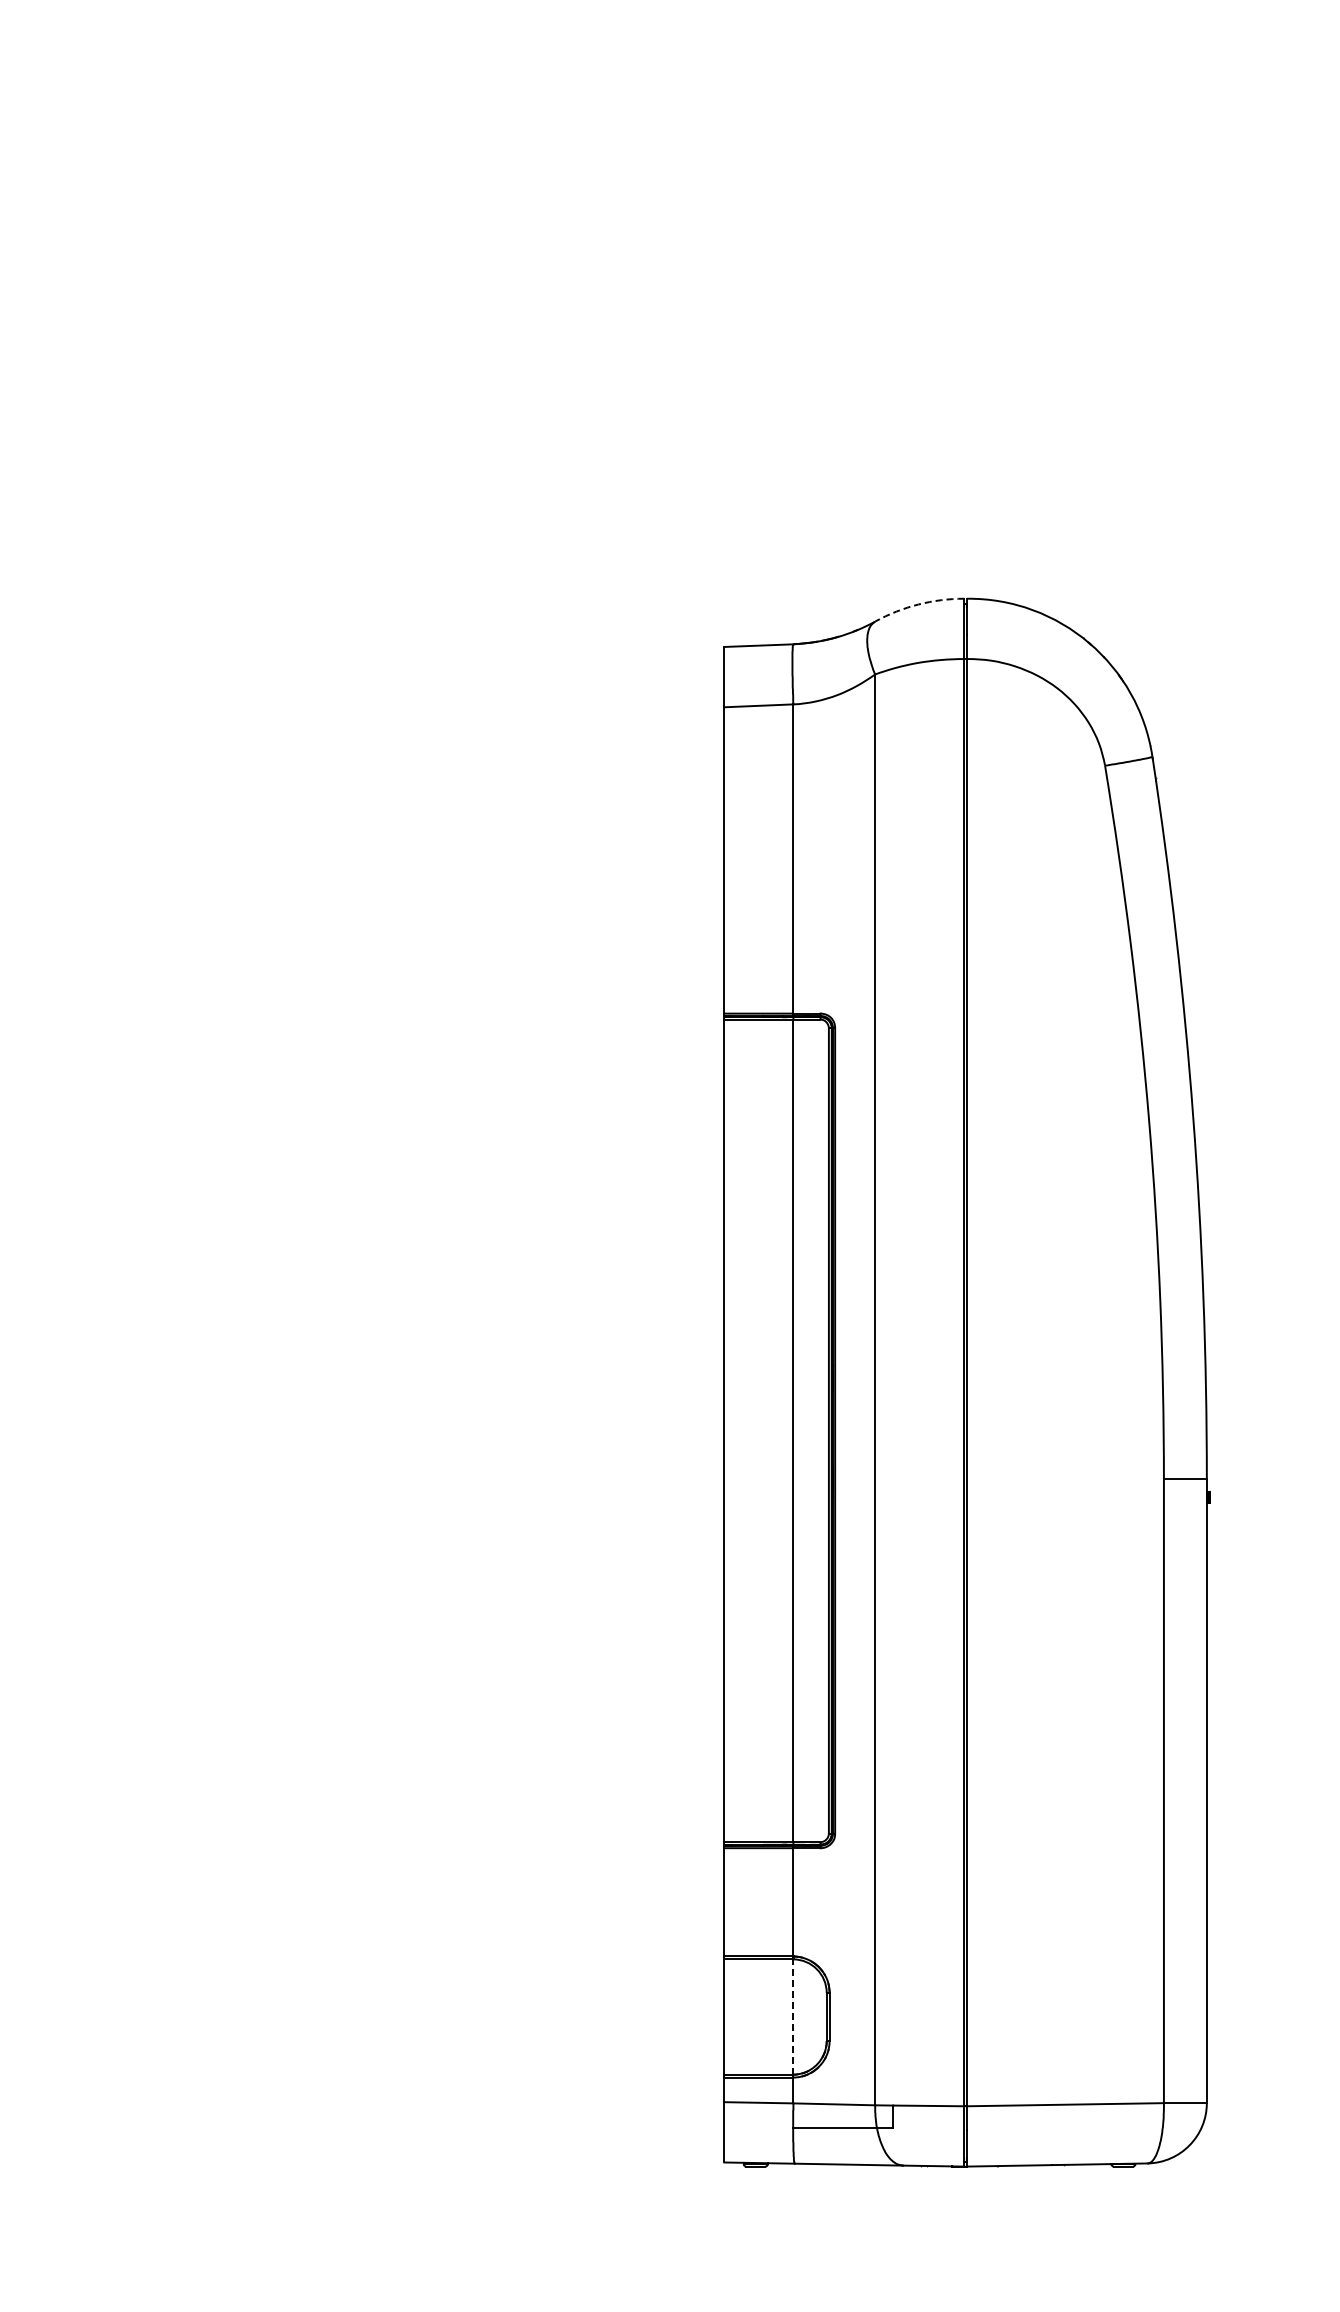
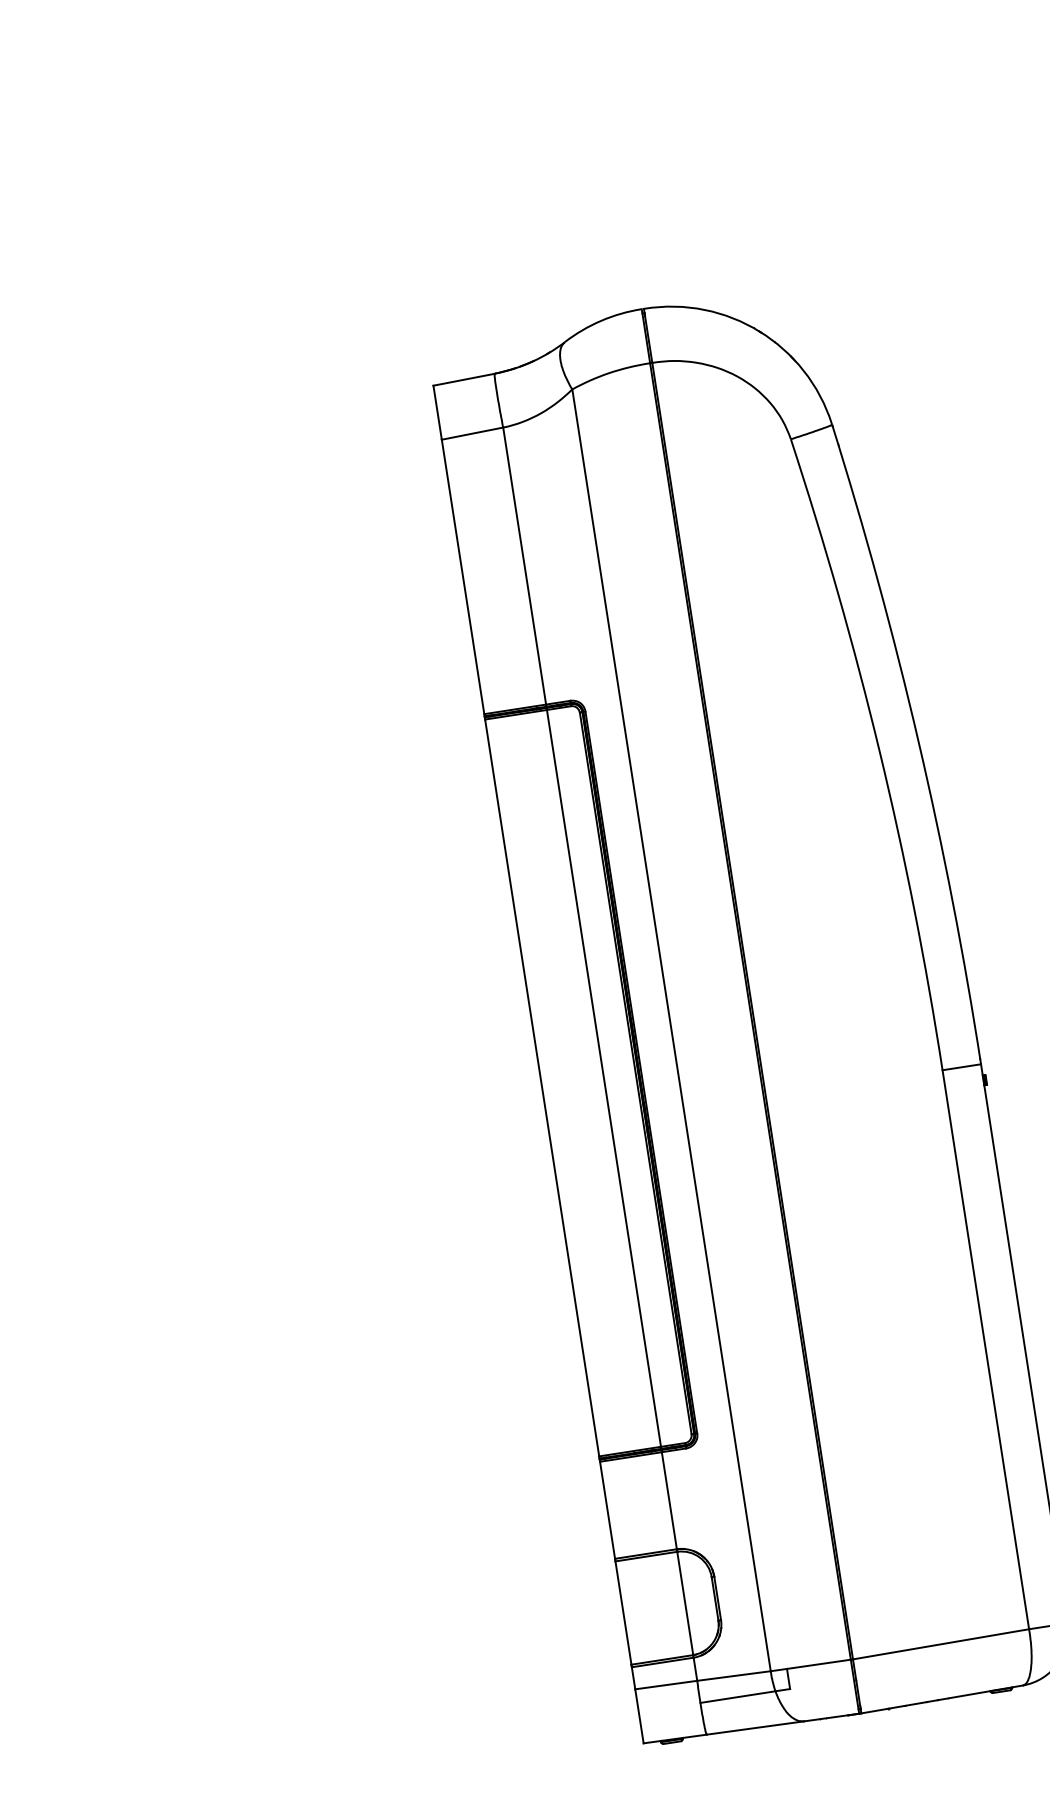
arc: (918, 604) -> (601, 320), dashed -> solid
line: (793, 2017) -> (685, 1603), dashed -> solid

